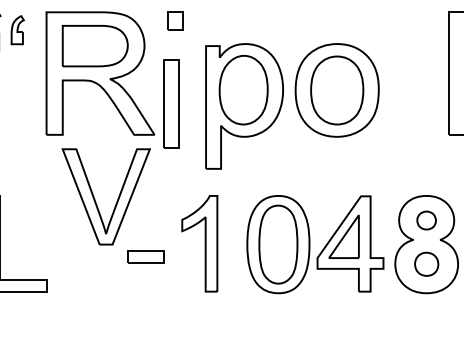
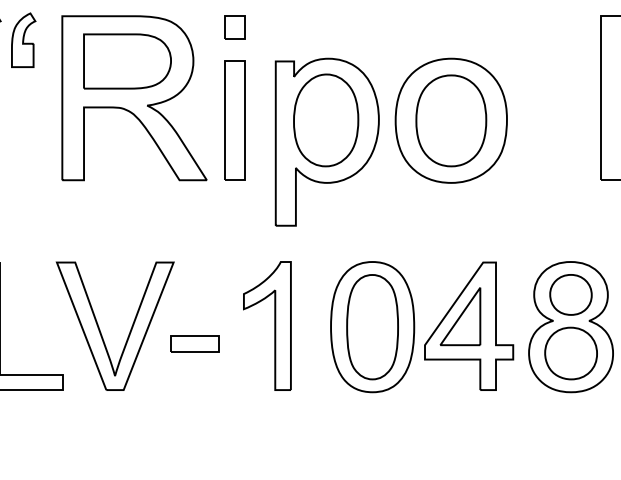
part: (17, 29) -> (23, 39), size x1.43
part: (171, 103) -> (234, 120), moved
part: (95, 199) -> (100, 329), moved
part: (426, 220) -> (570, 294), size x1.67
part: (426, 264) -> (570, 353), size x1.67

